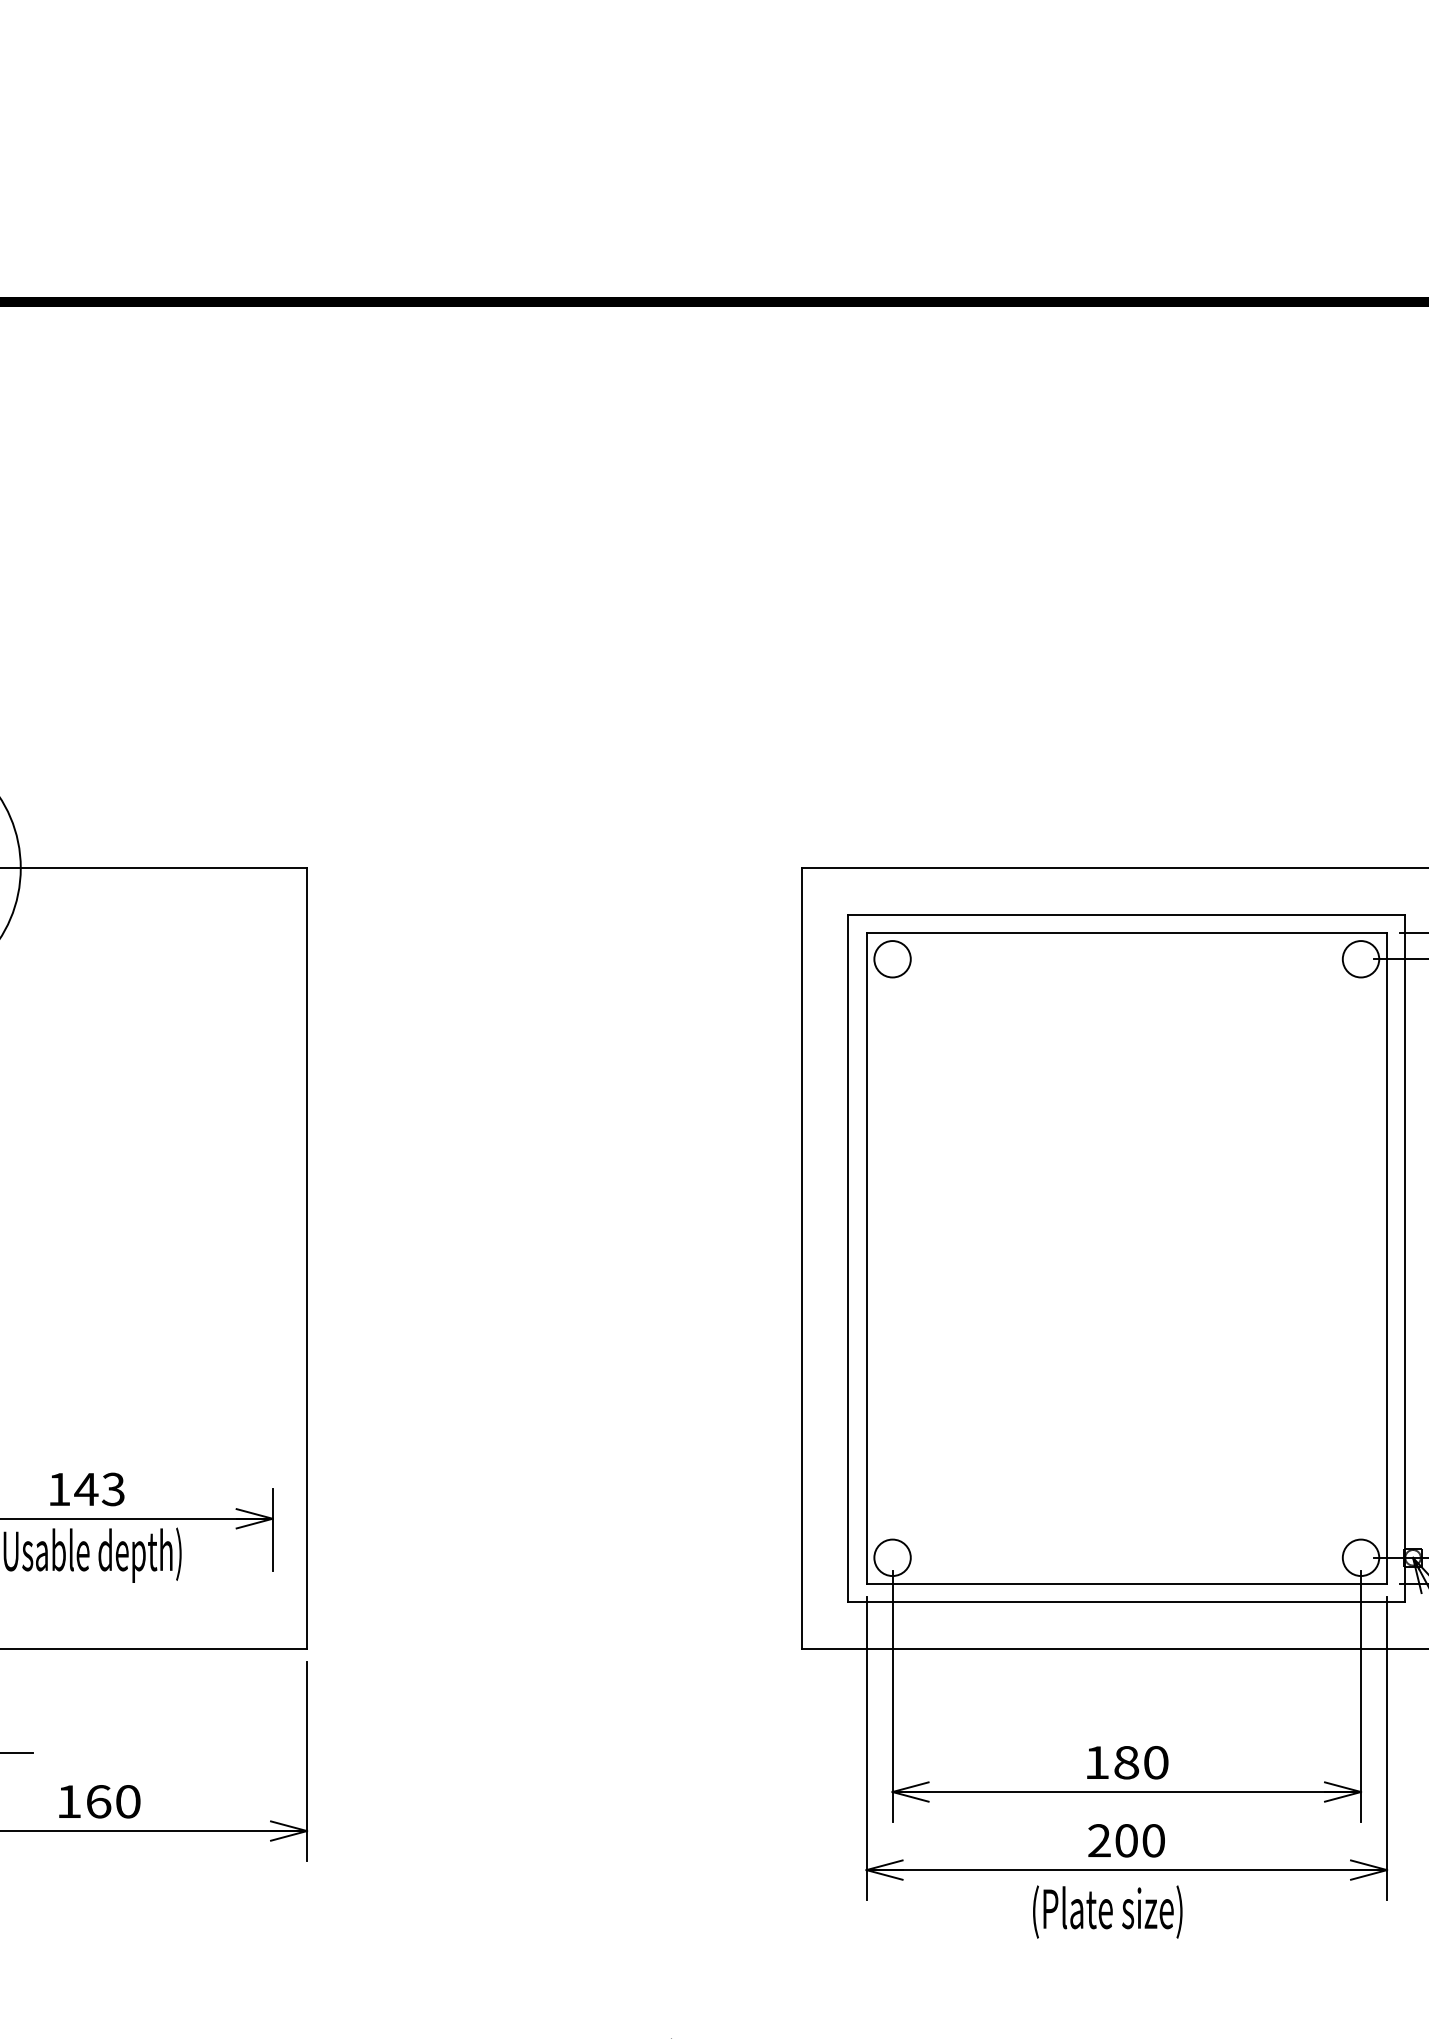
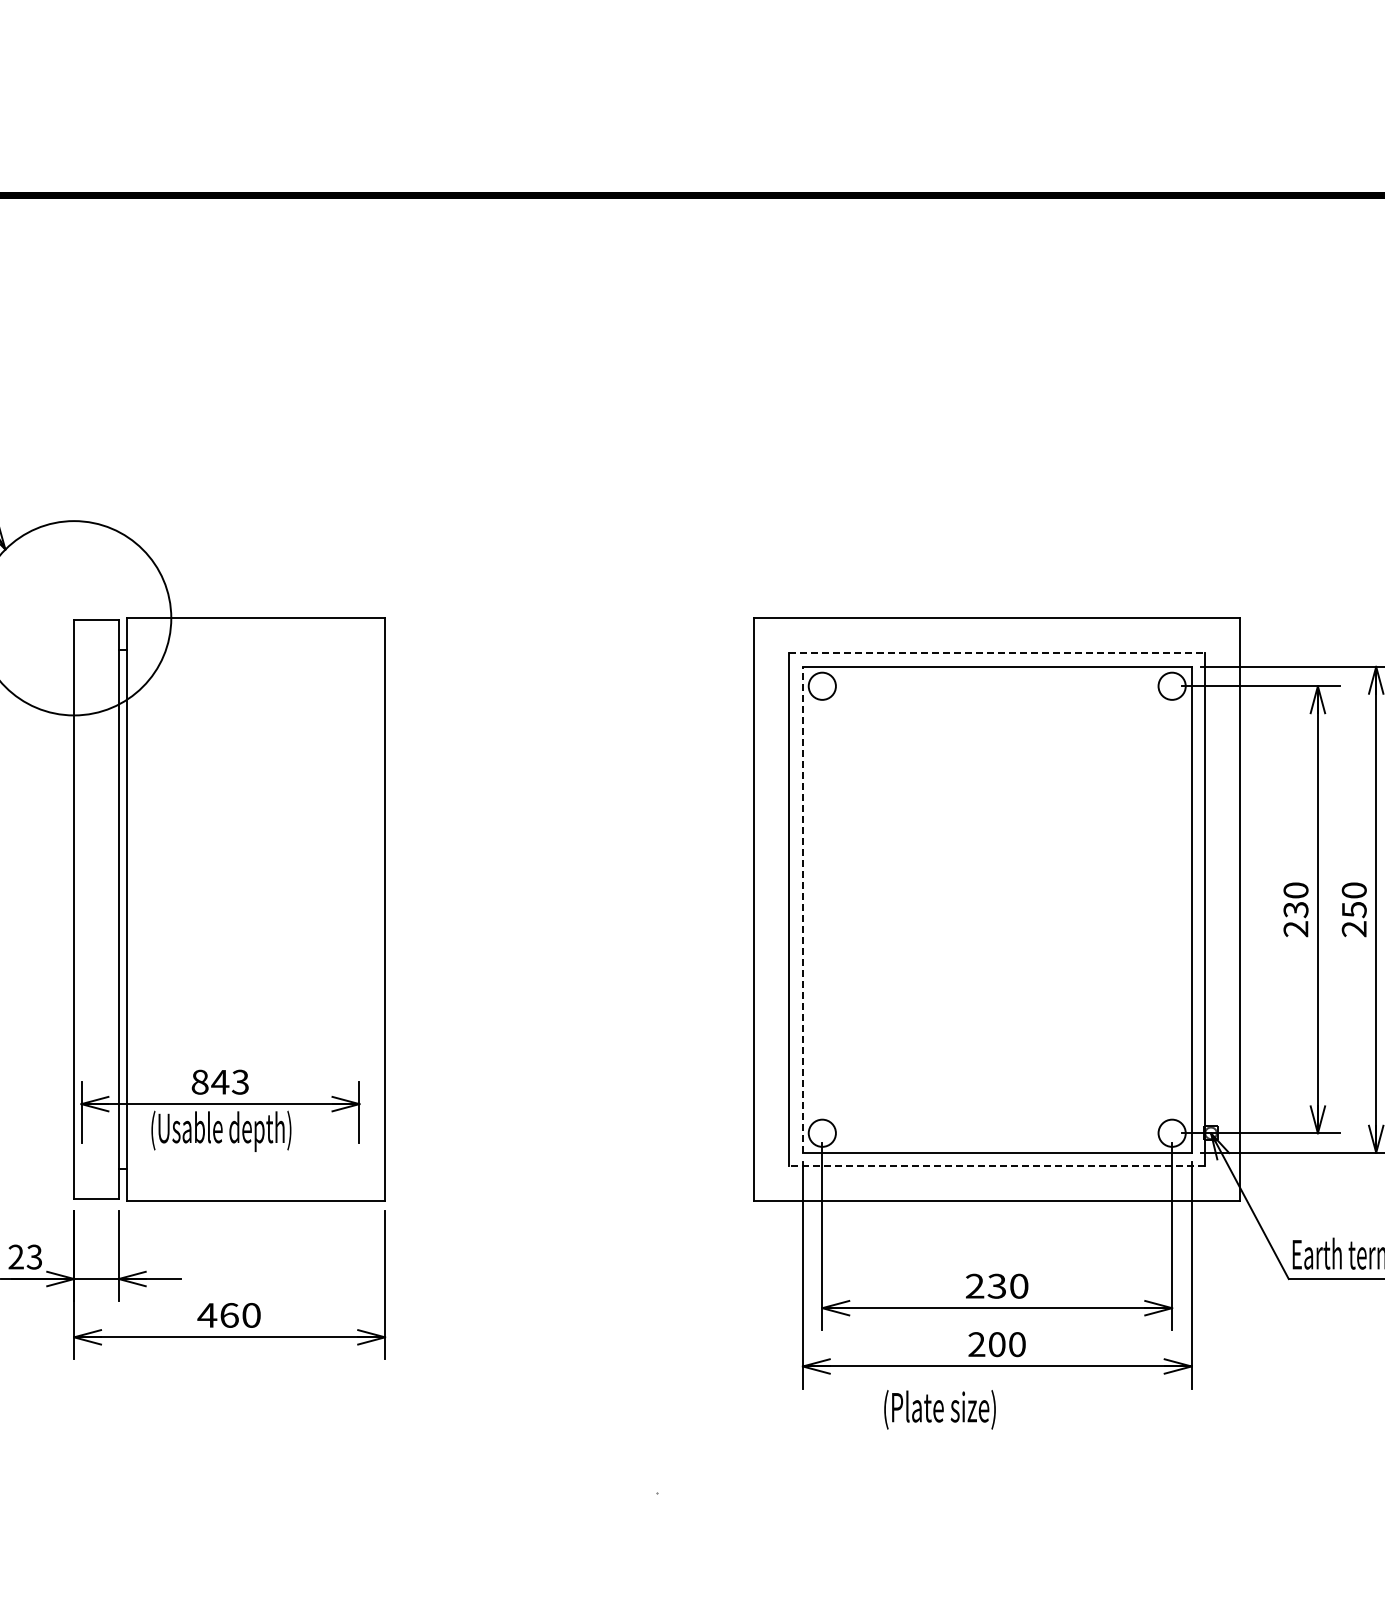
line: (1127, 915) -> (997, 653), solid -> dashed
line: (866, 1258) -> (802, 909), solid -> dashed
text: (58, 1488) -> (199, 1081), 143 -> 843
line: (1127, 1602) -> (997, 1166), solid -> dashed
text: (1111, 1761) -> (985, 1285), 180 -> 230
text: (69, 1801) -> (207, 1315), 160 -> 460
text: (1107, 1911) -> (939, 1409), moved

